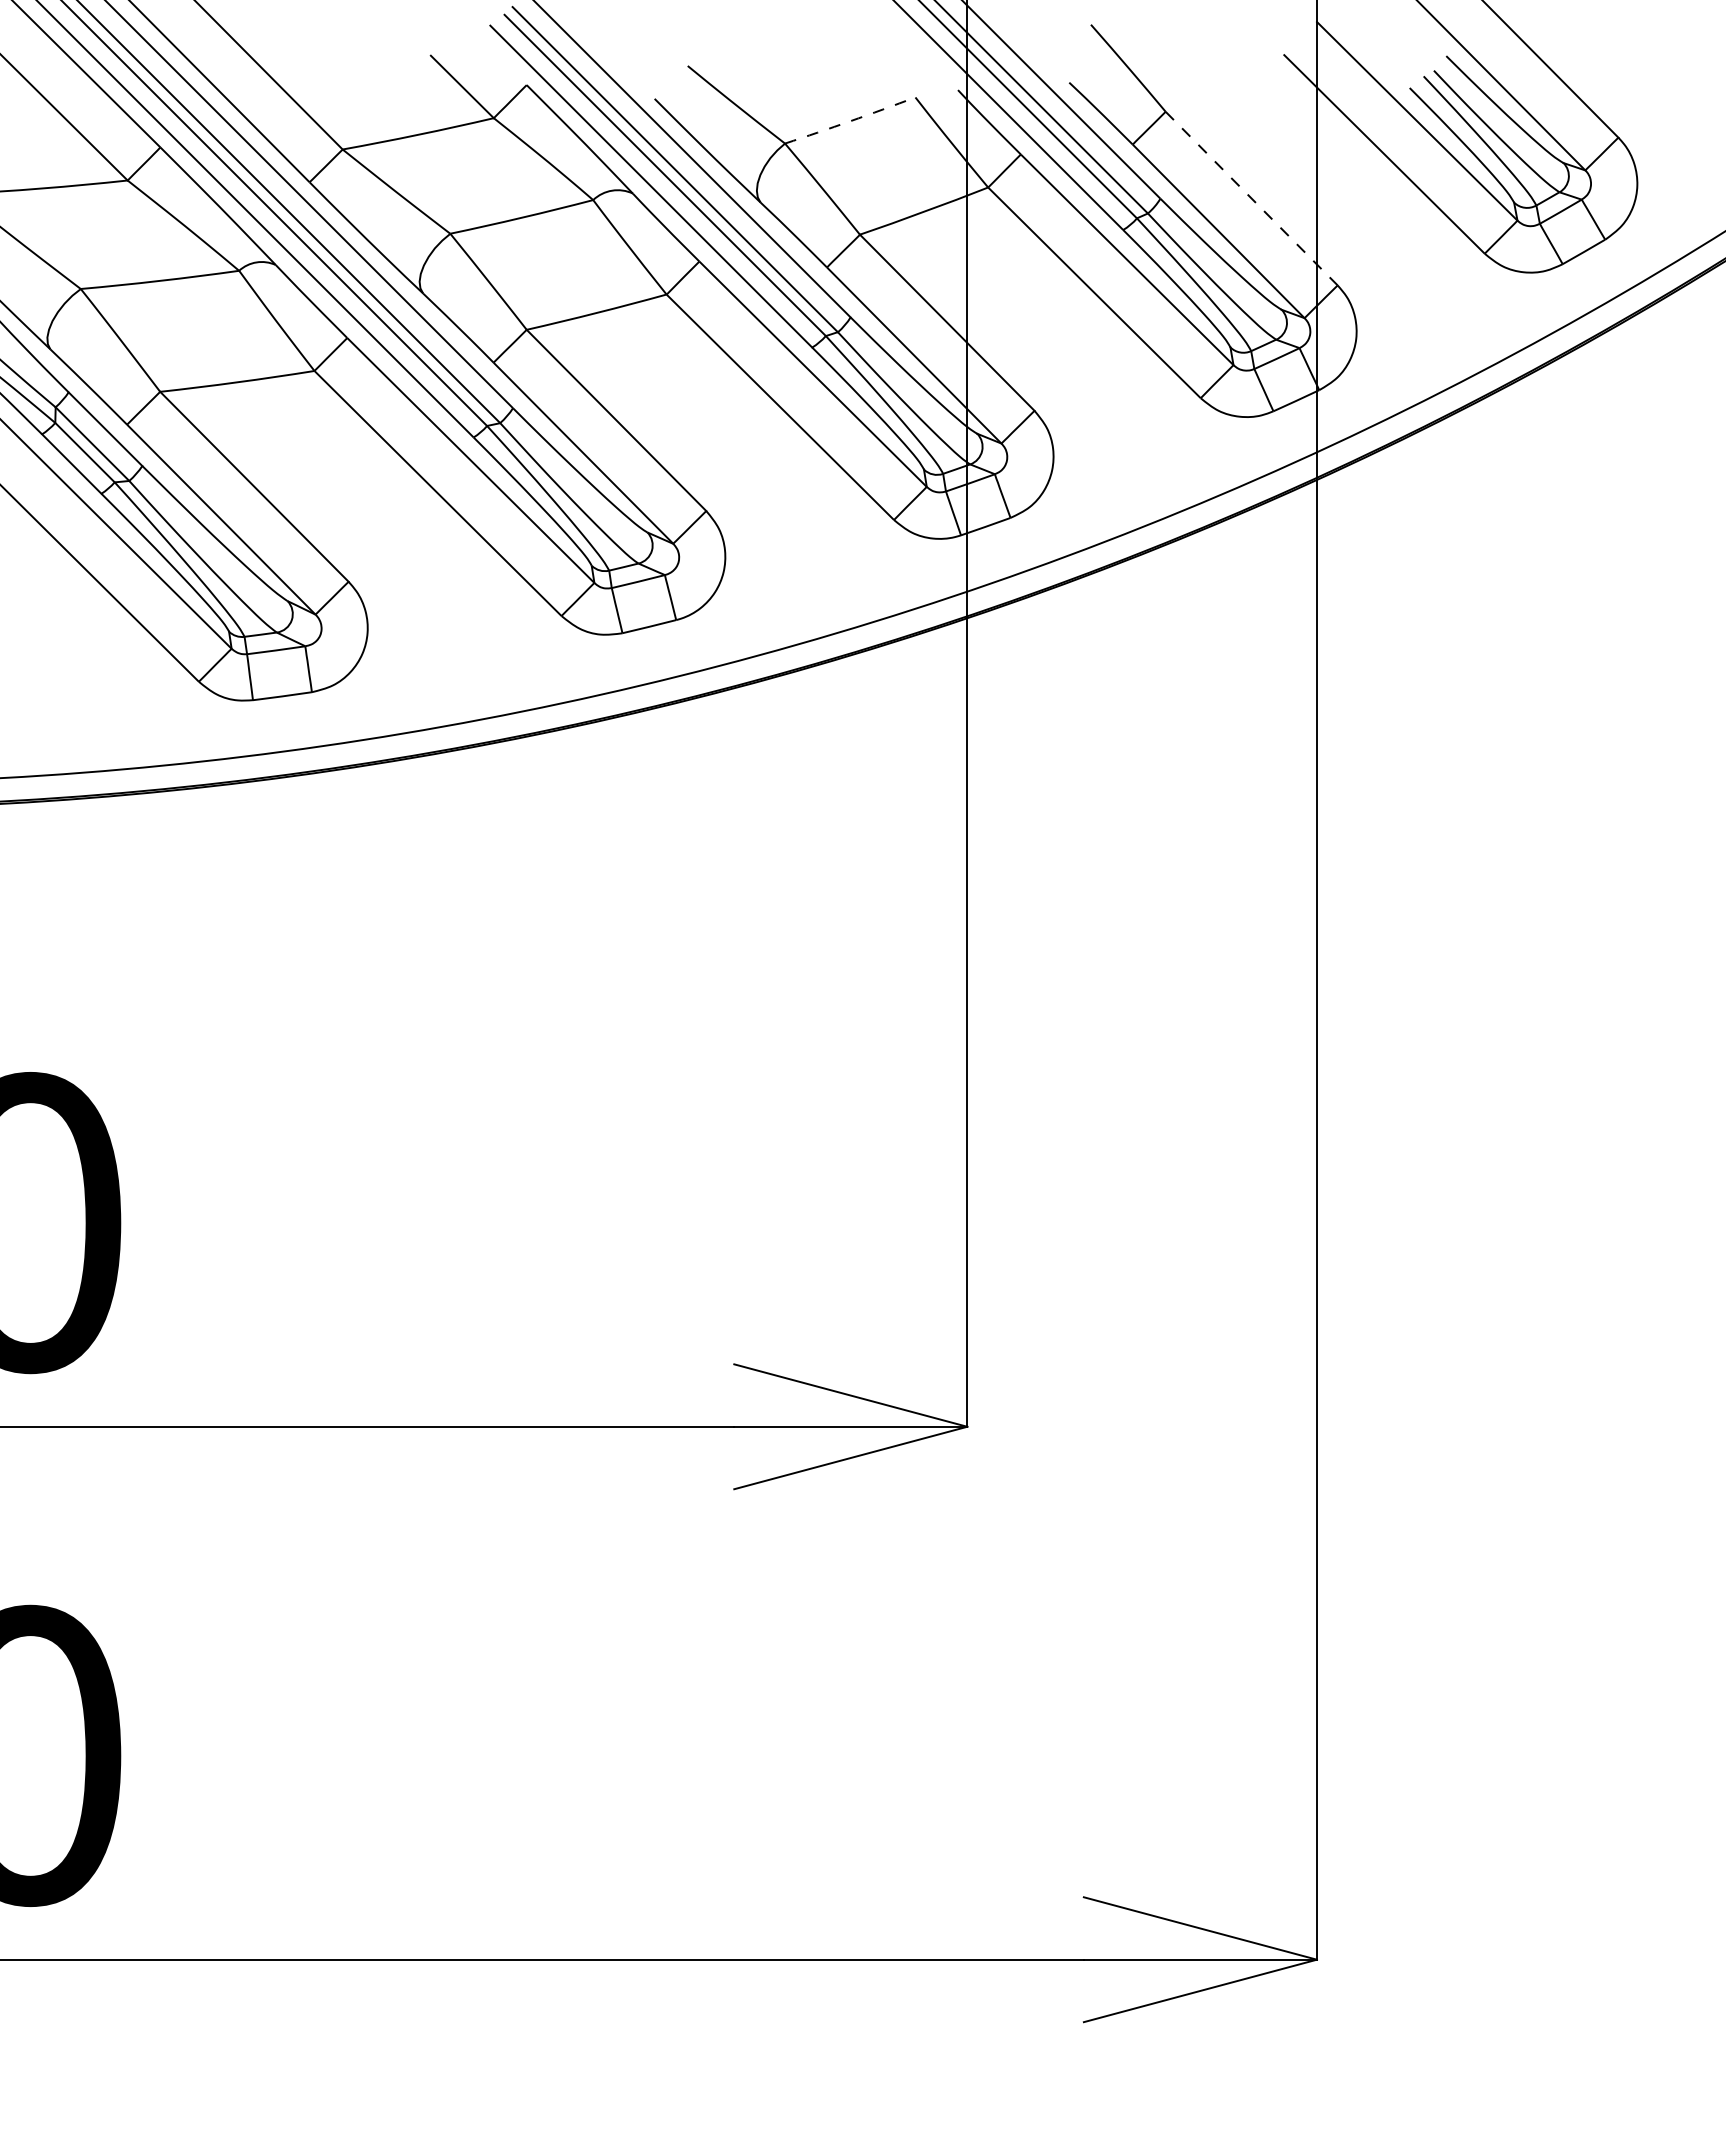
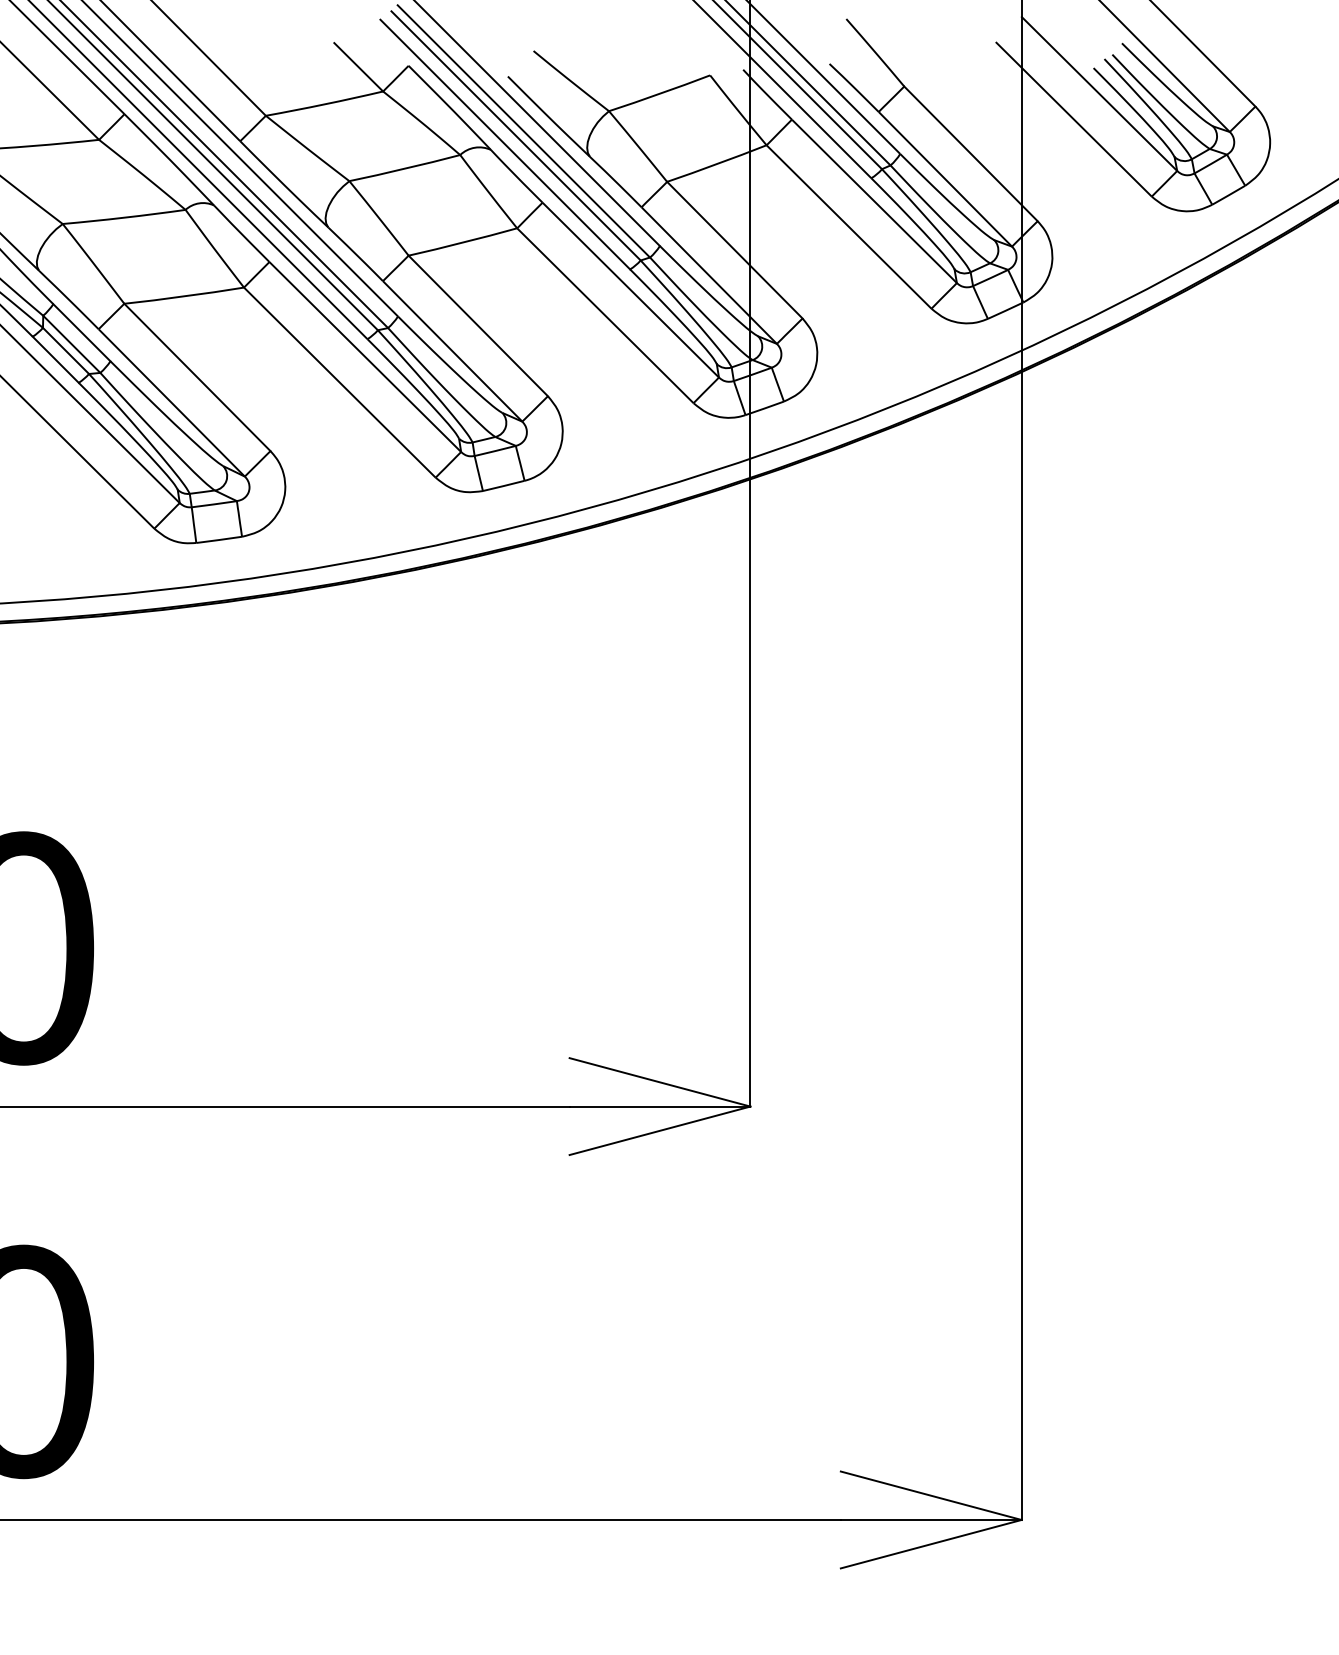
arc: (850, 121) -> (659, 94), dashed -> solid
line: (1252, 198) -> (971, 153), dashed -> solid

